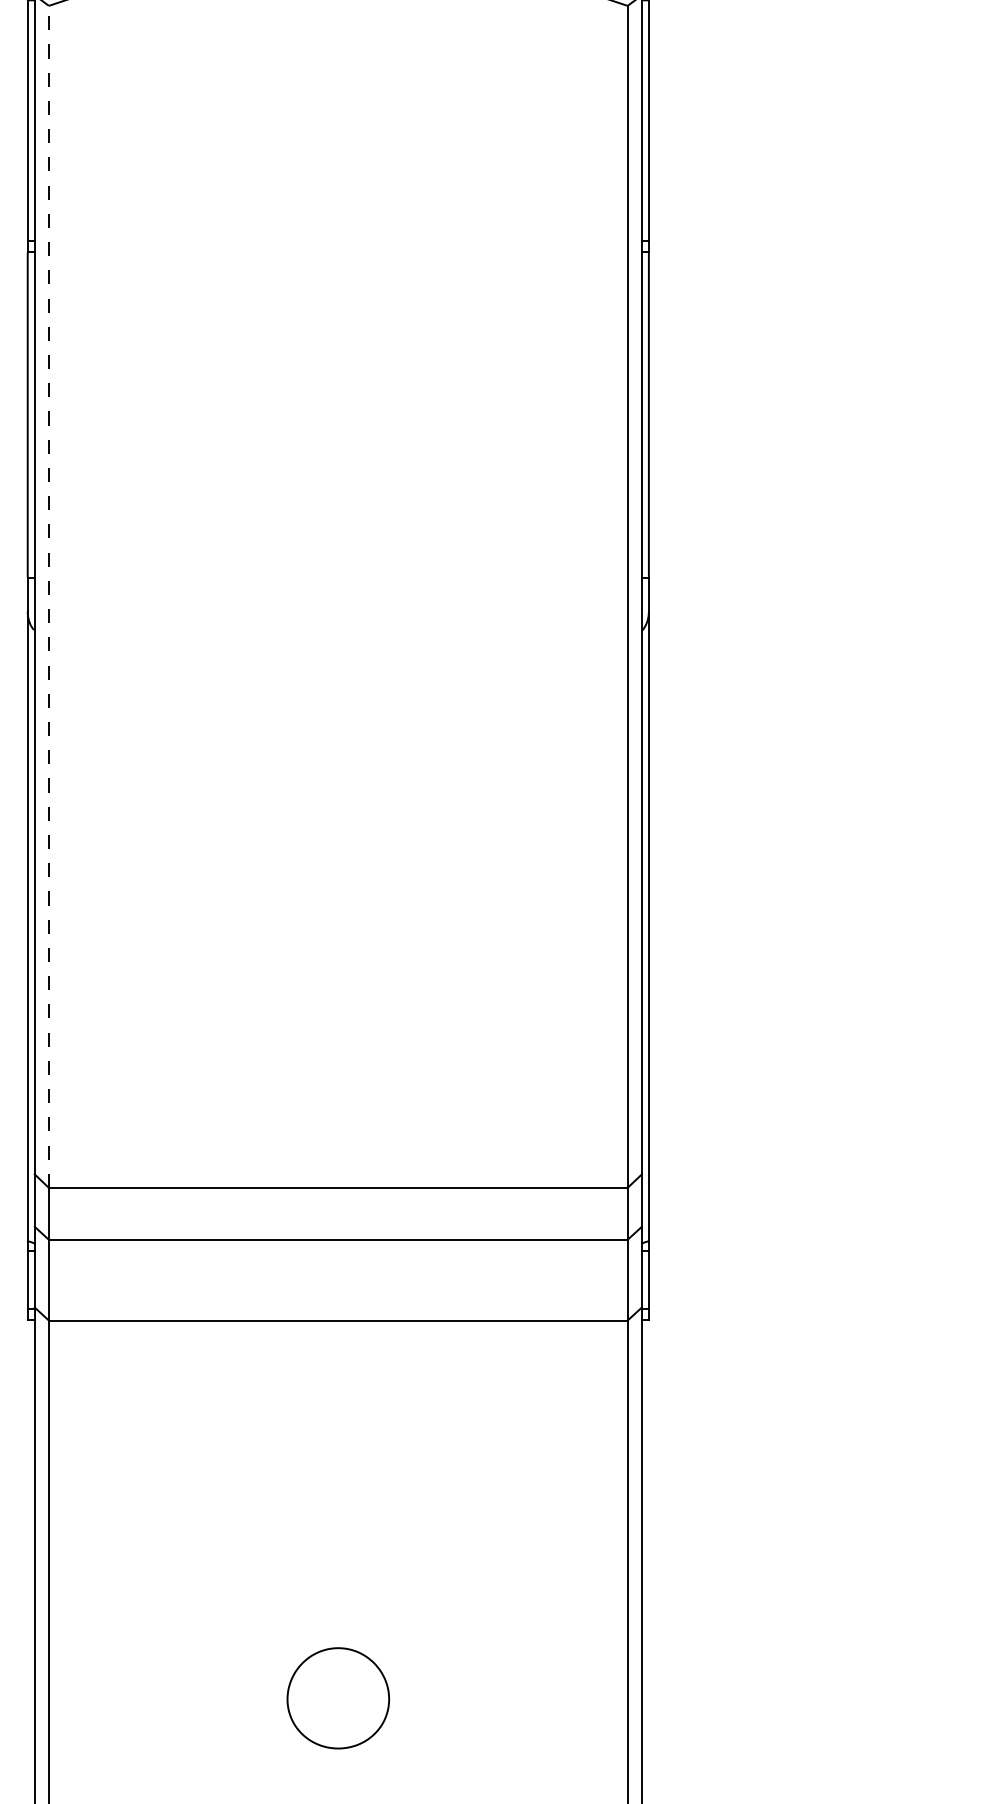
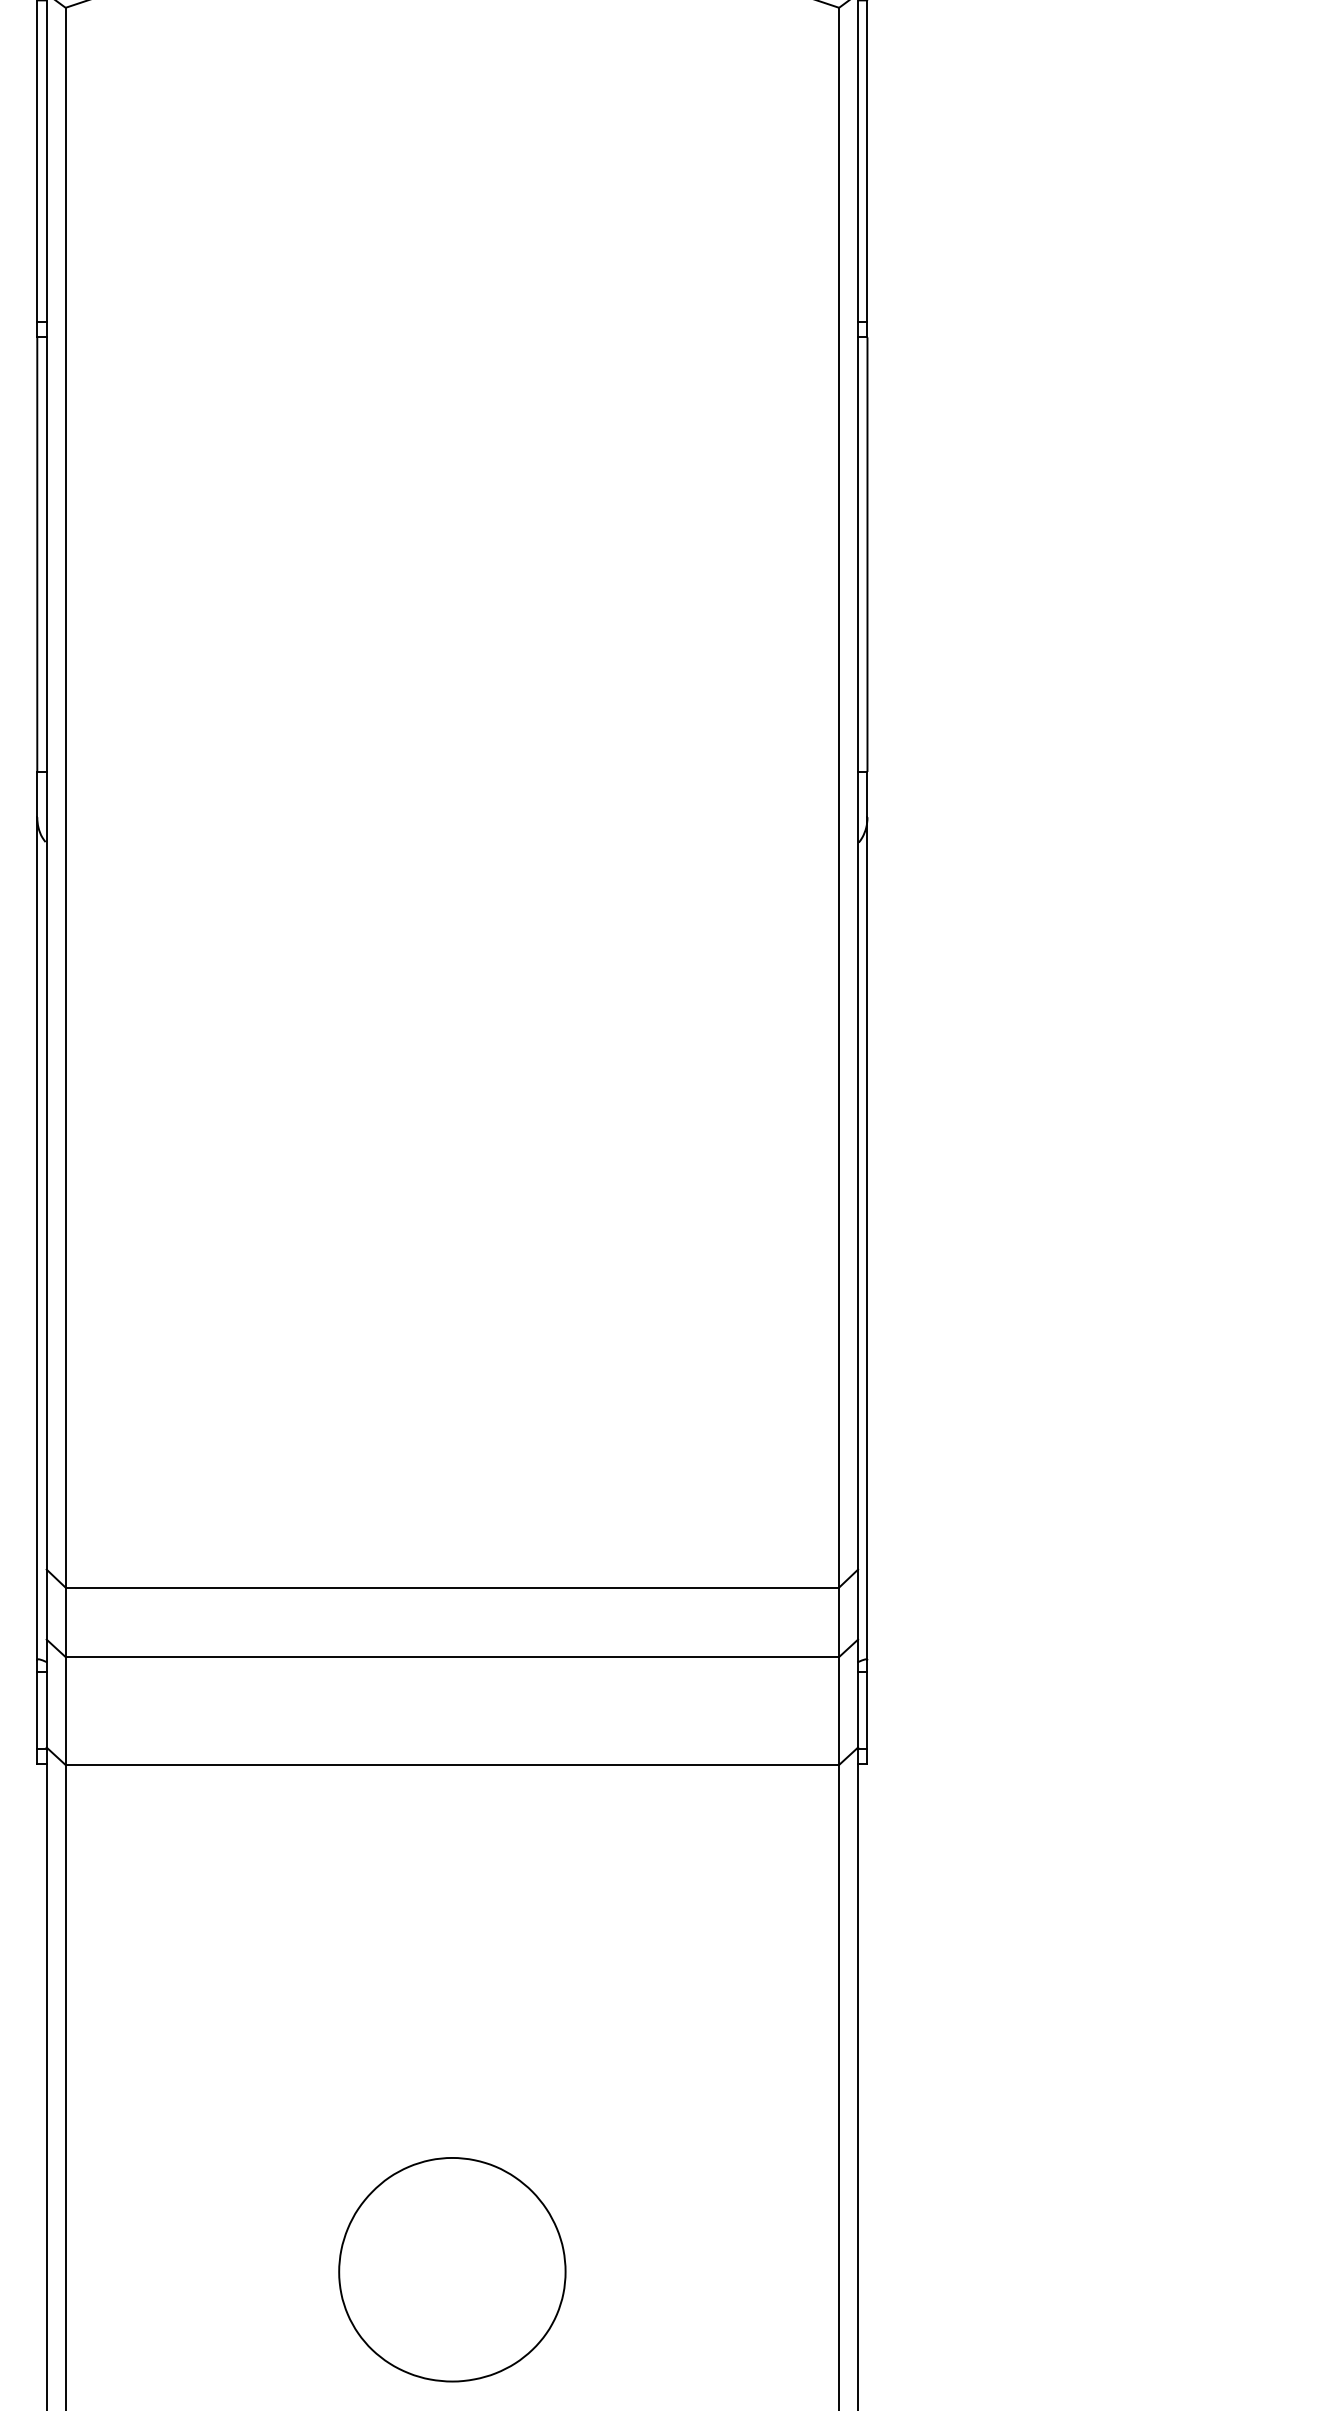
line: (48, 596) -> (65, 797), dashed -> solid
part: (338, 1698) -> (452, 2269), size x1.67

